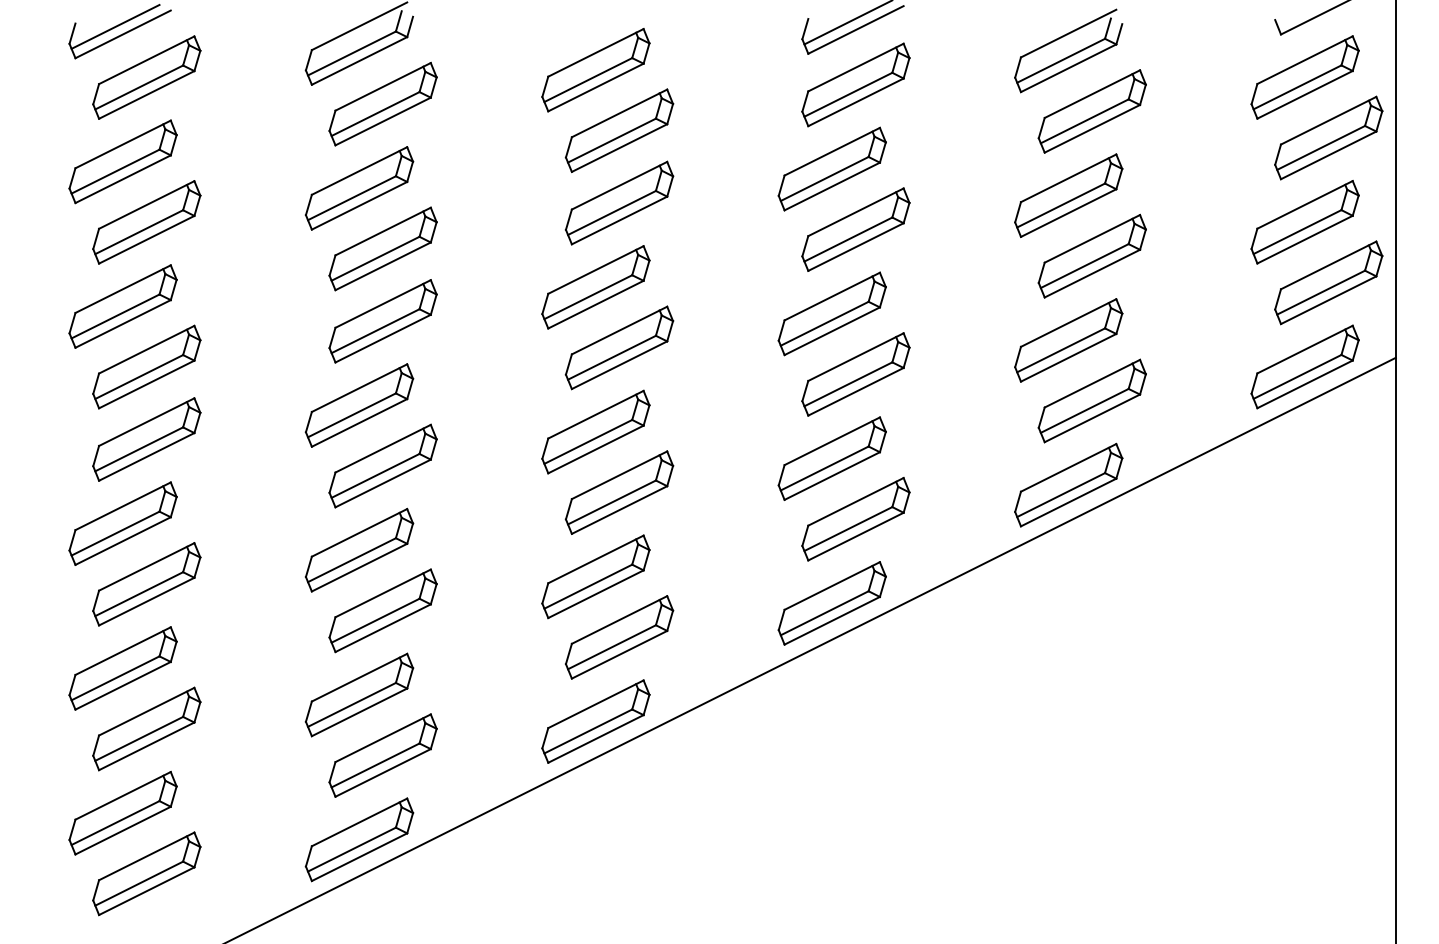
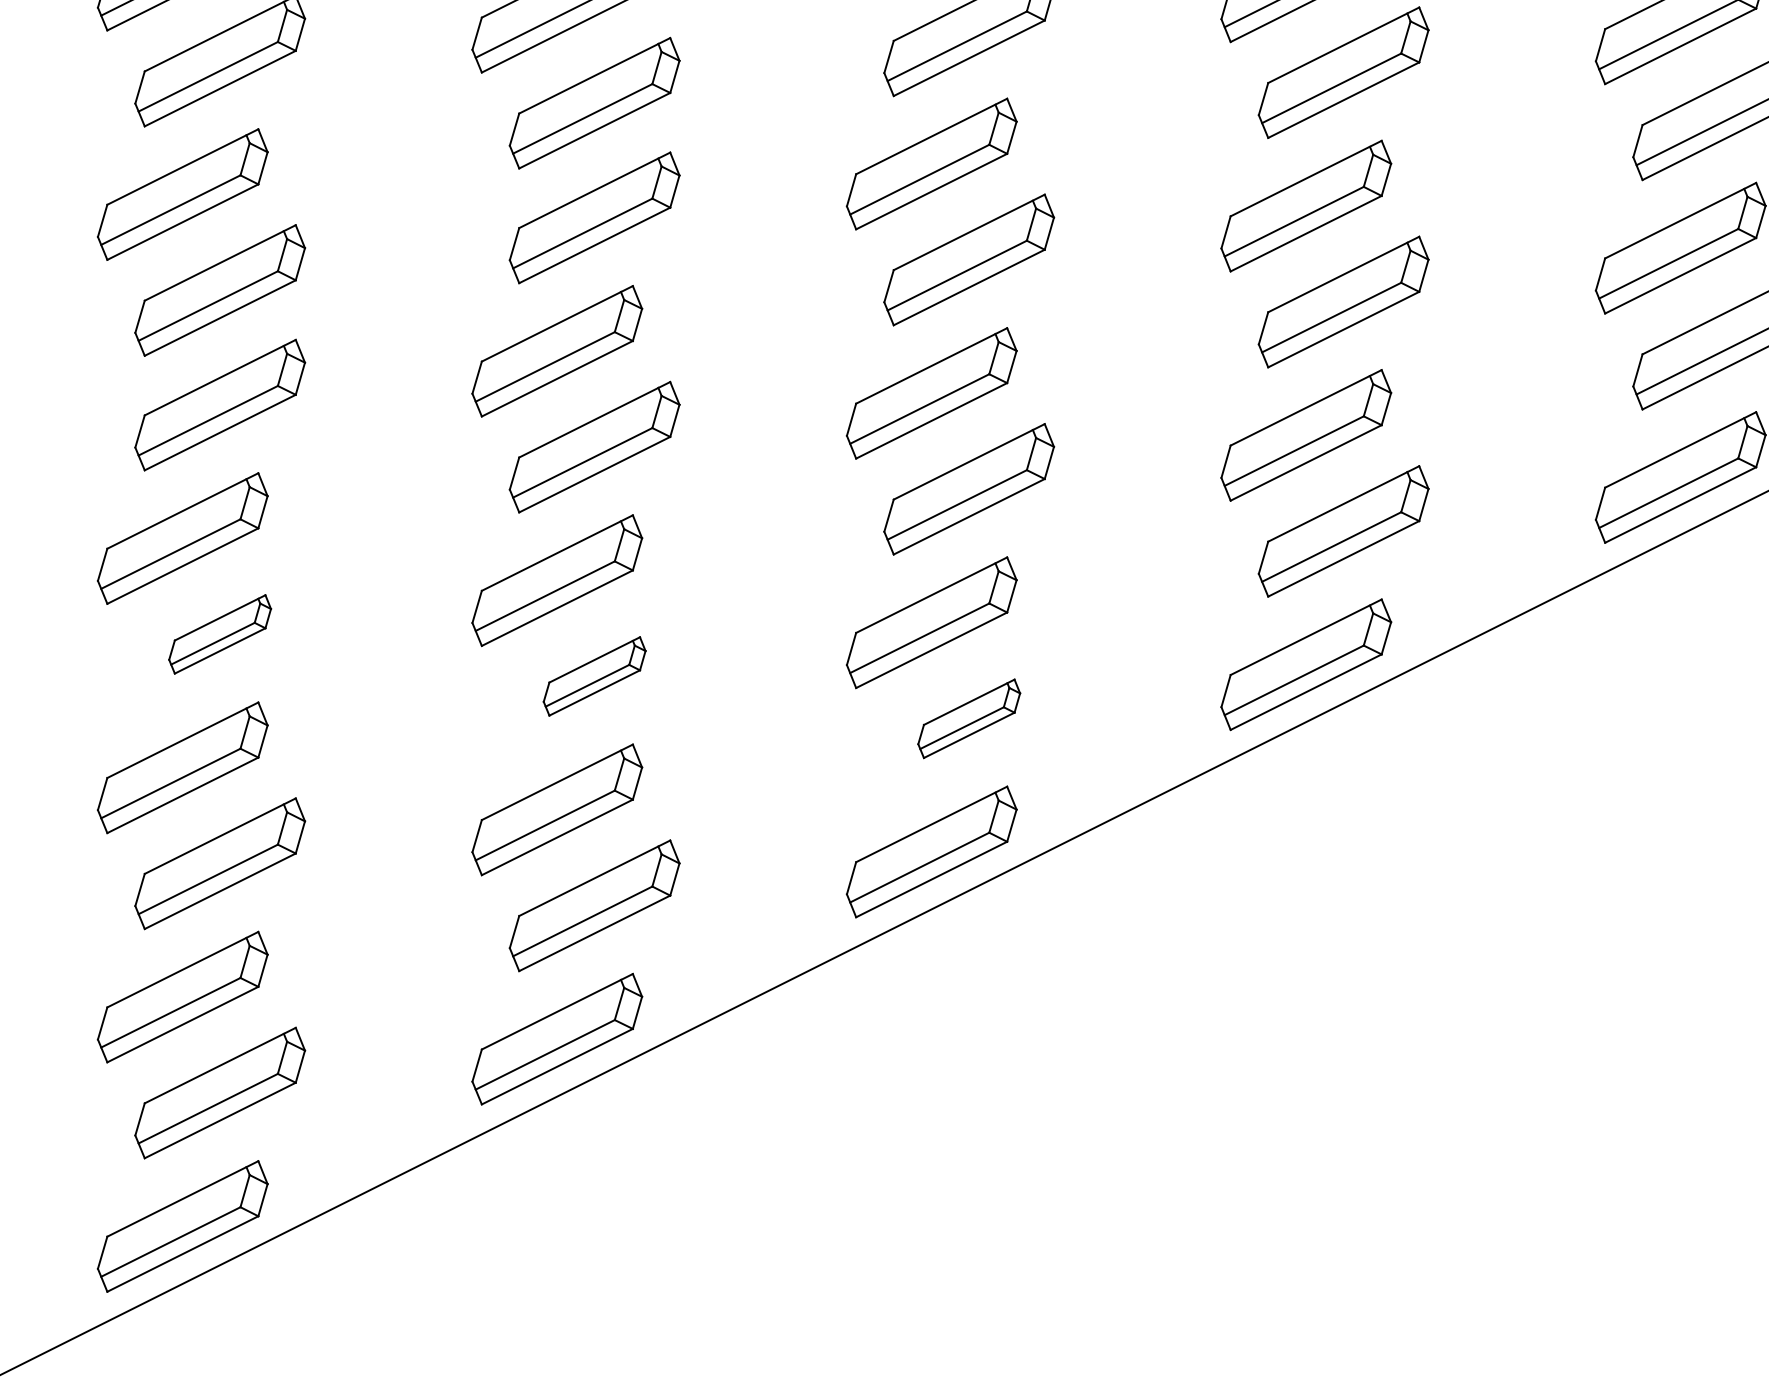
part: (382, 465) -> (219, 633), size x0.6
part: (619, 492) -> (594, 676), size x0.6
part: (855, 519) -> (968, 719), size x0.6

